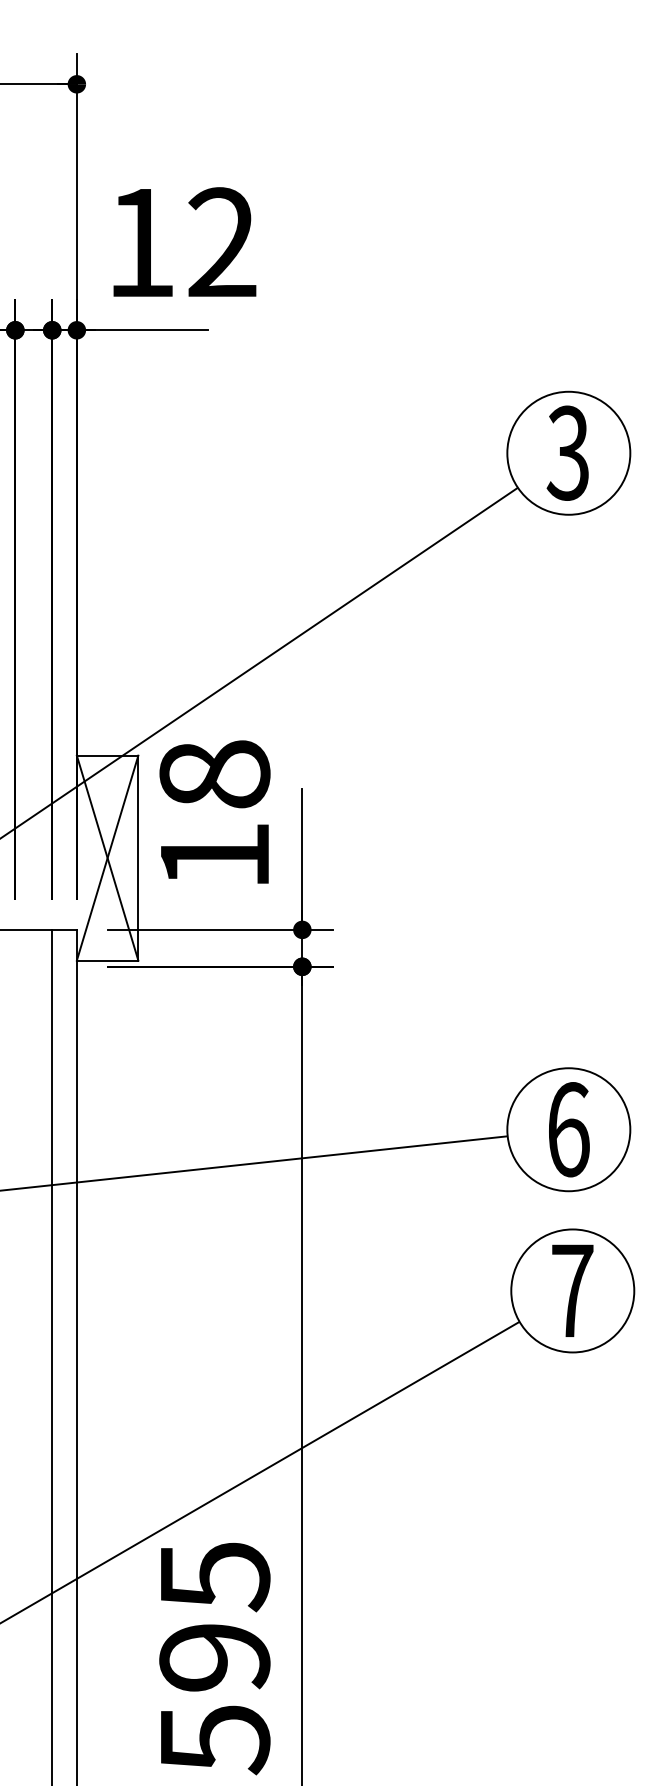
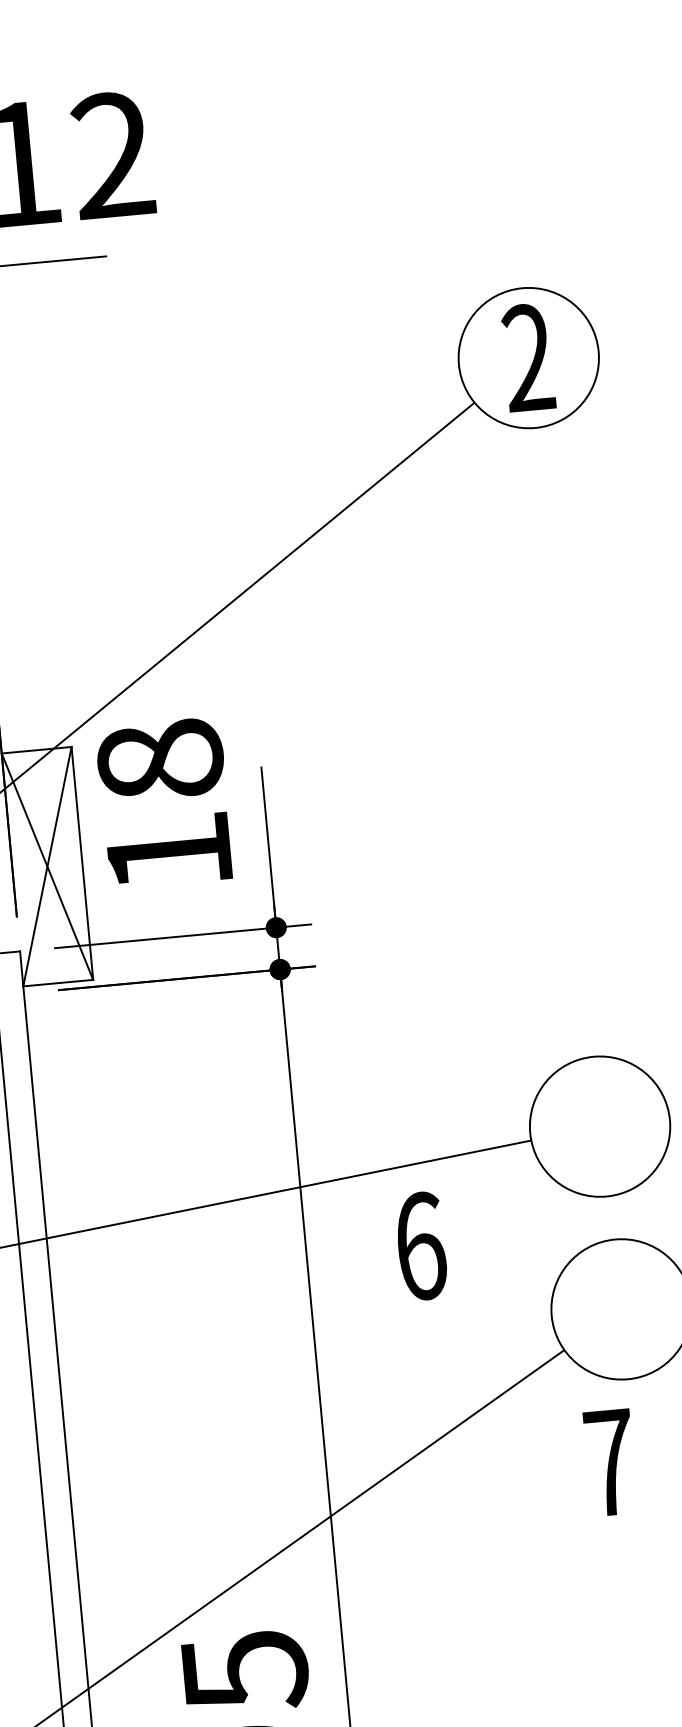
text: (567, 452) -> (527, 357), 3 -> 2
text: (569, 1129) -> (421, 1246), moved
text: (572, 1290) -> (610, 1462), moved

